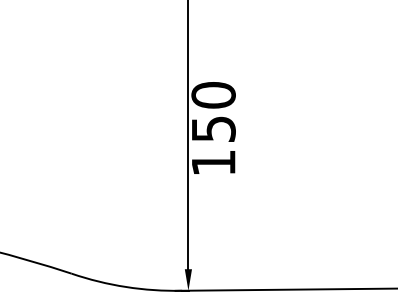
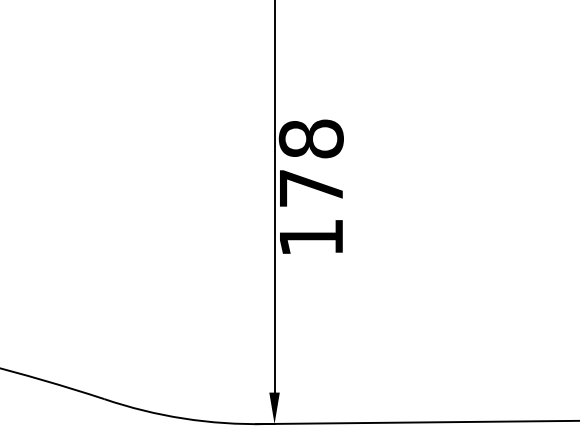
text: (213, 111) -> (311, 162), 150 -> 178

